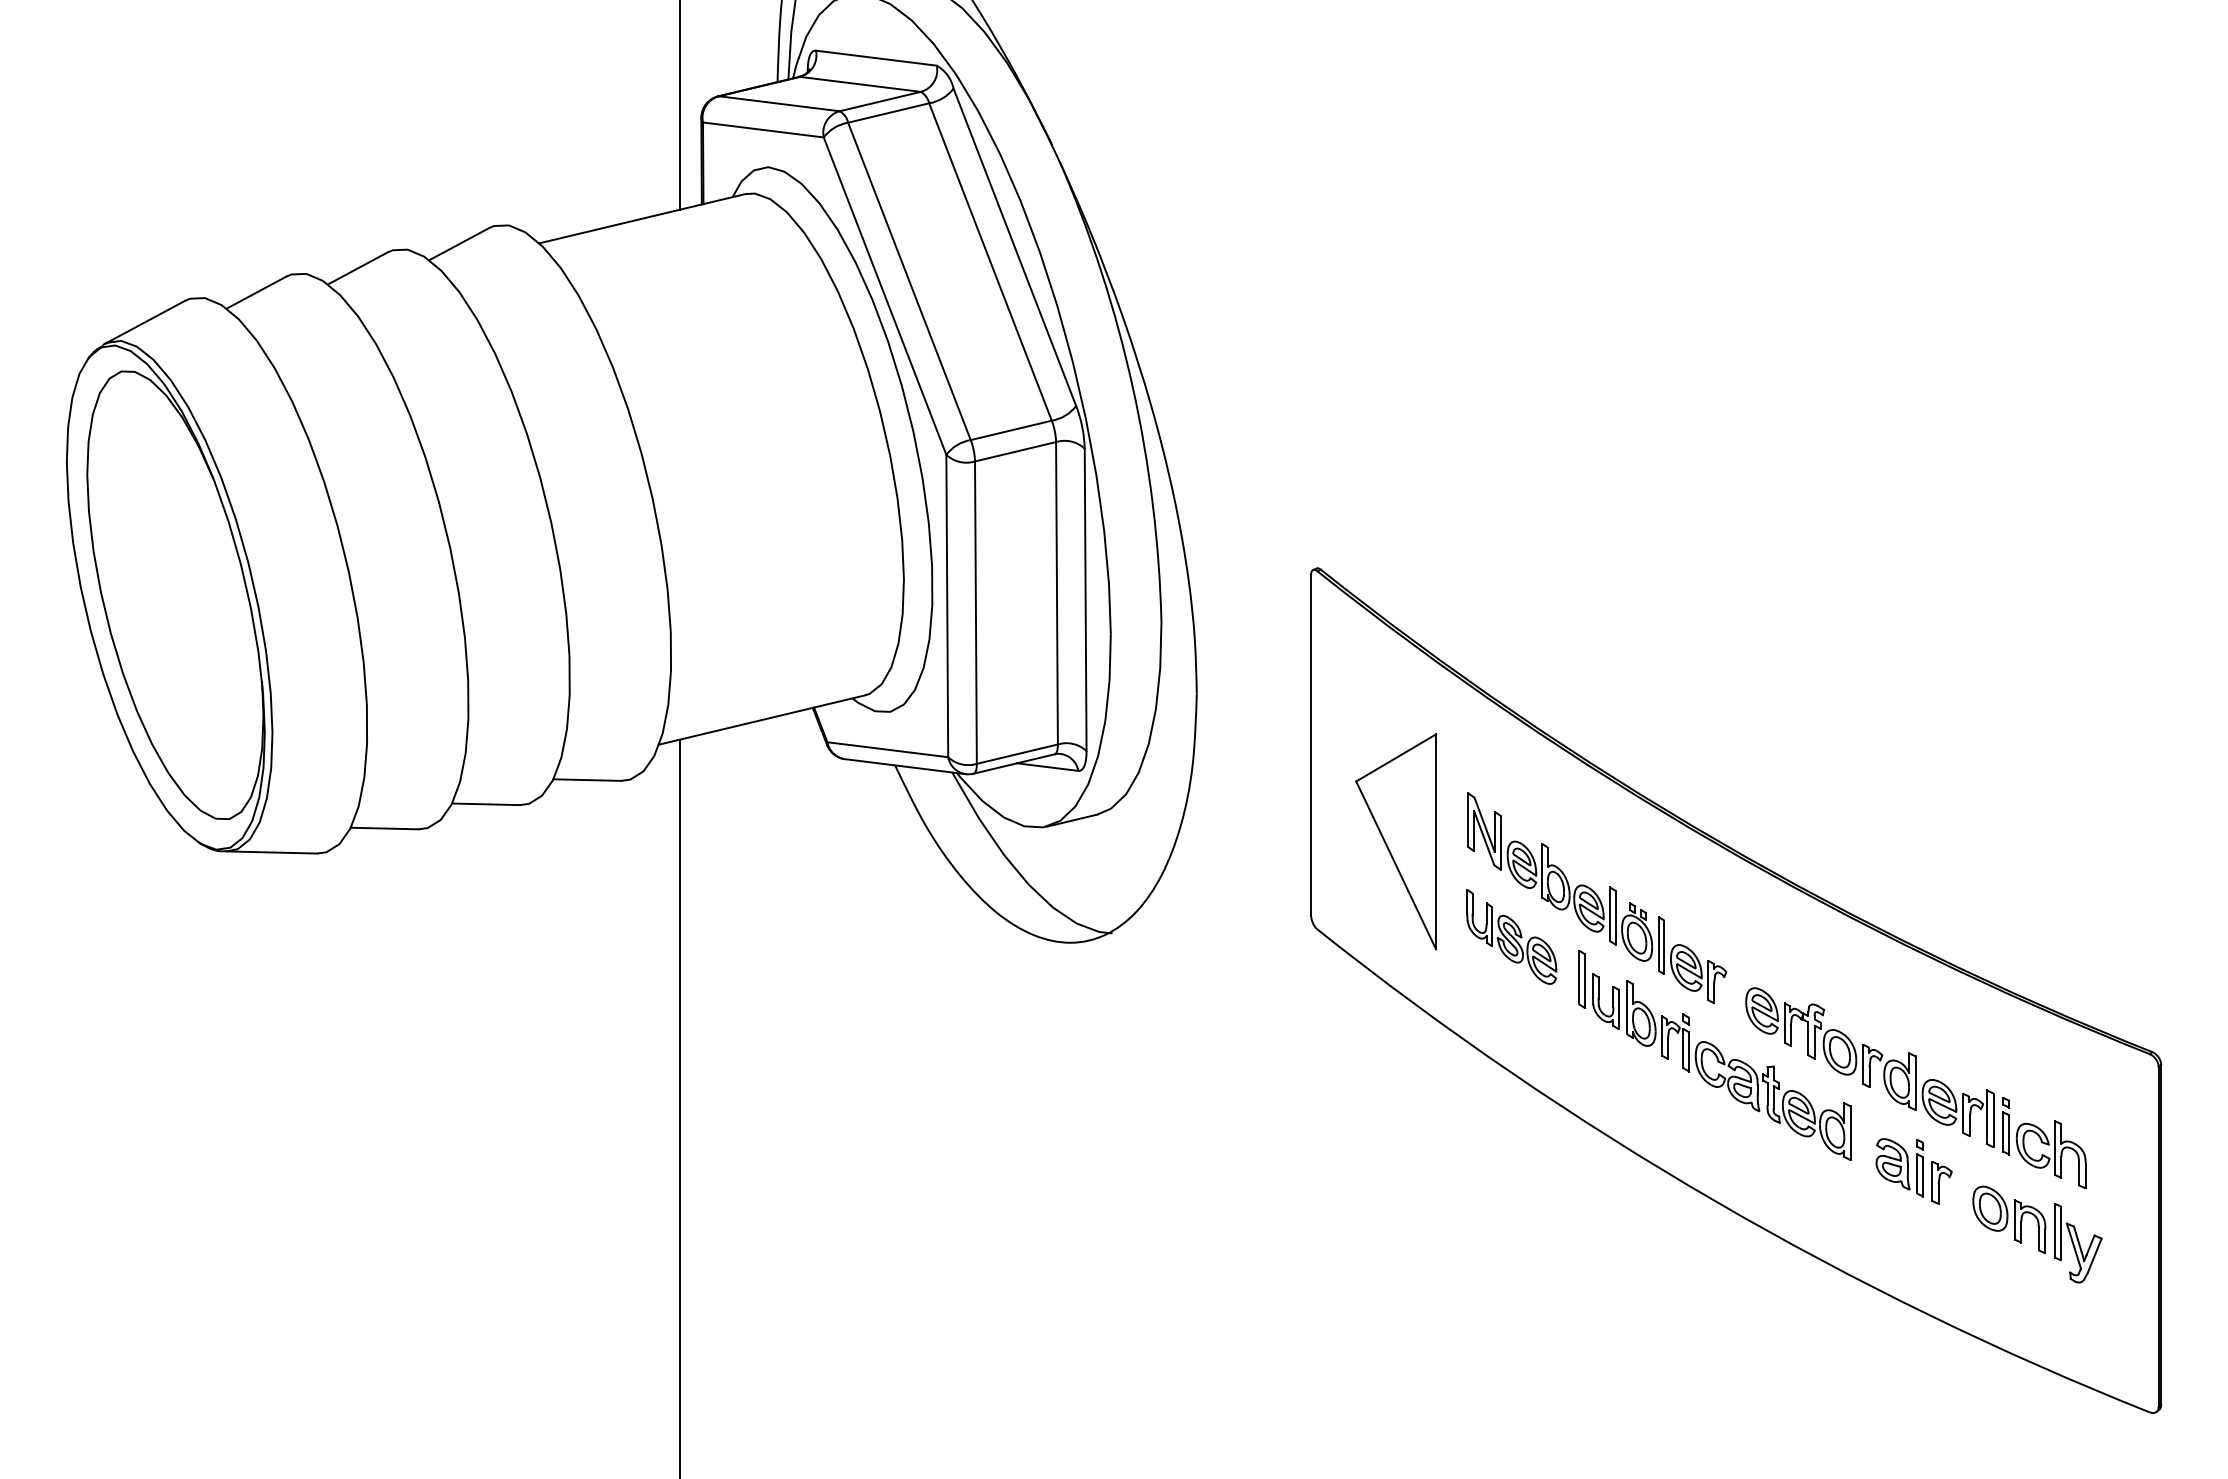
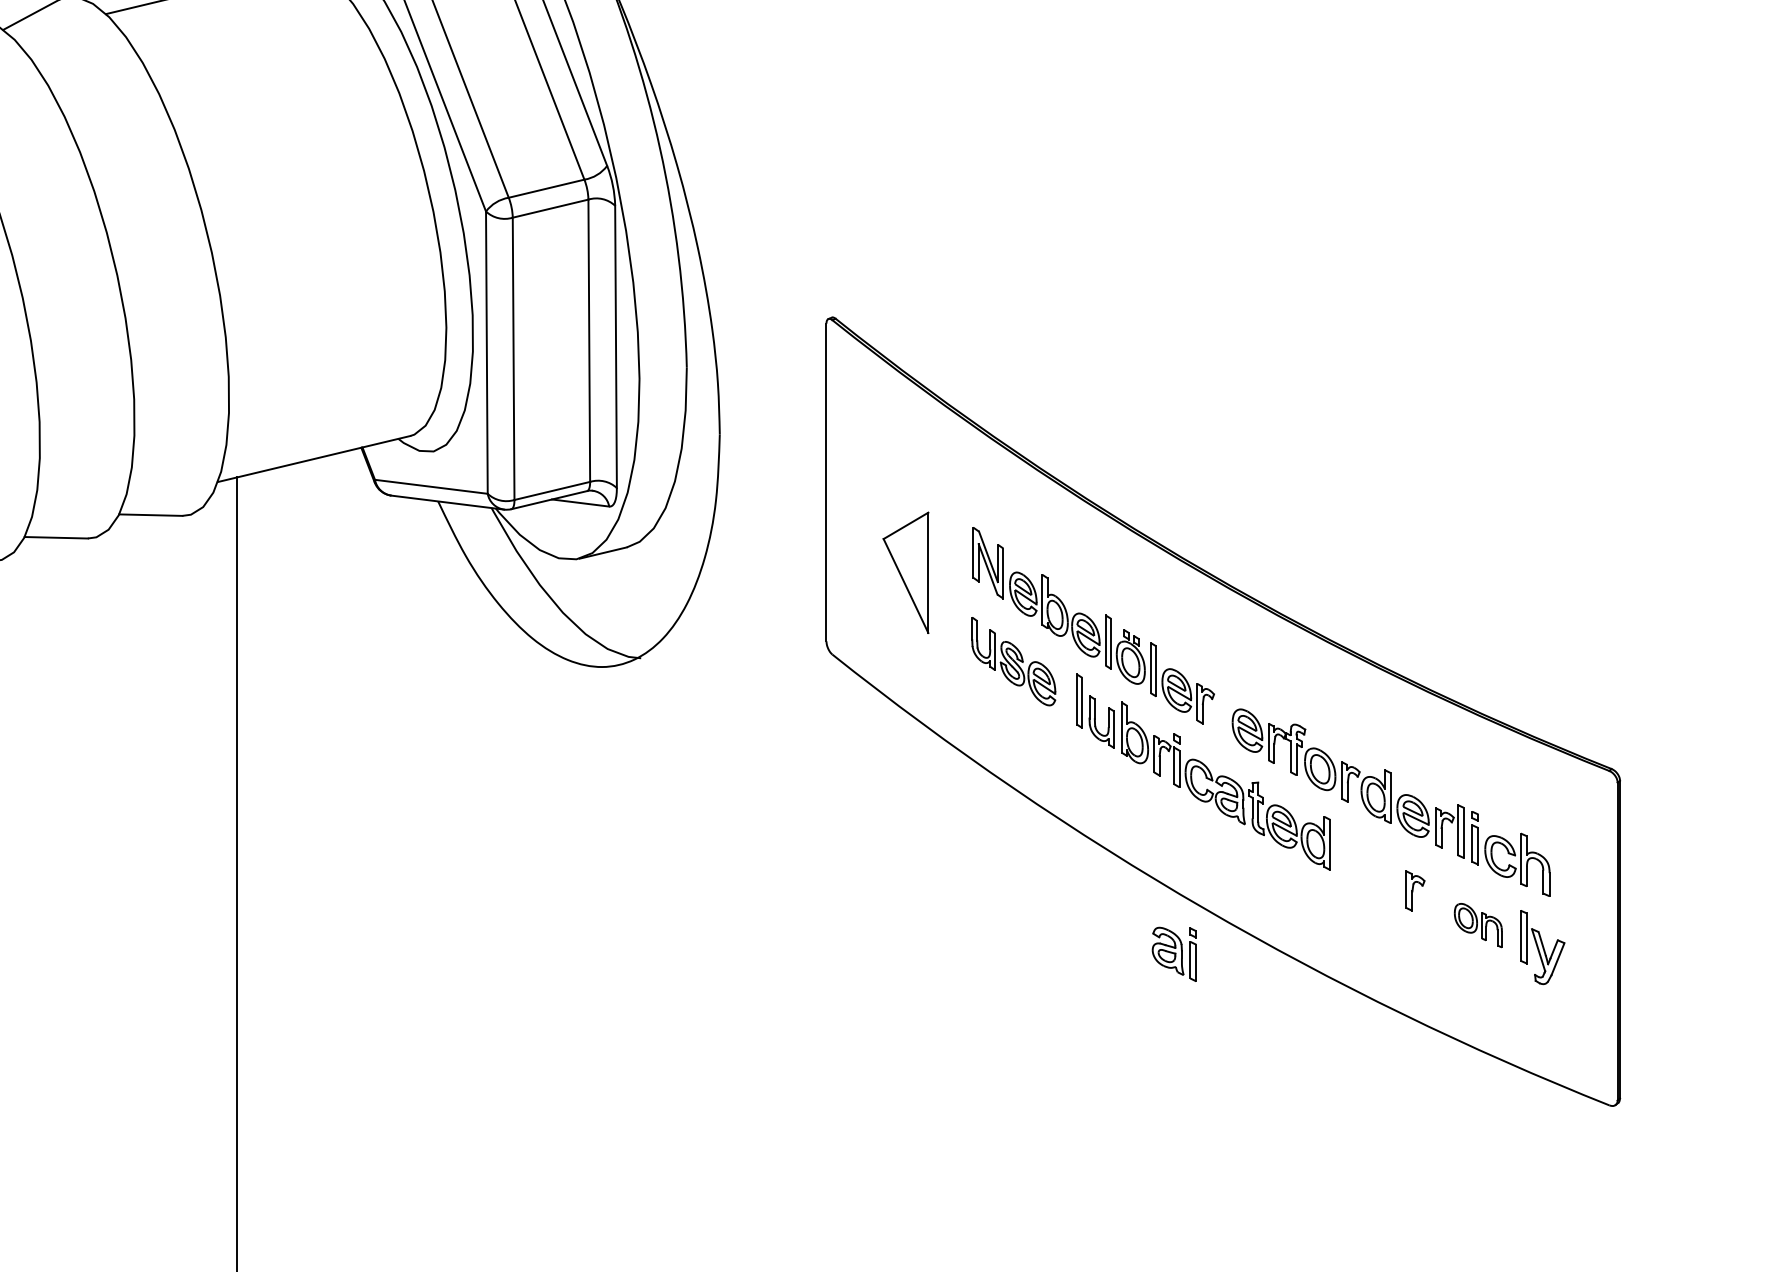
part: (1396, 841) -> (906, 572), size x0.6
part: (1899, 1167) -> (1174, 954), moved
part: (2009, 1219) -> (1478, 925), size x0.7

